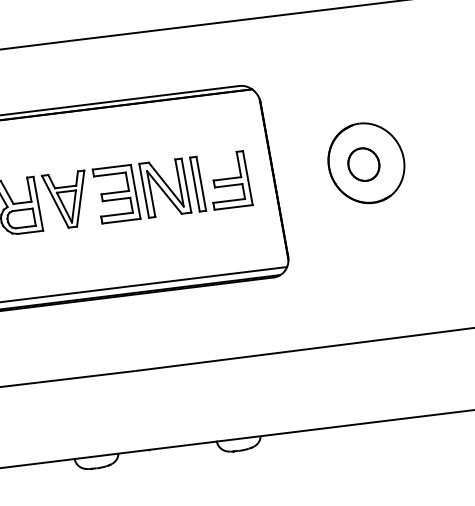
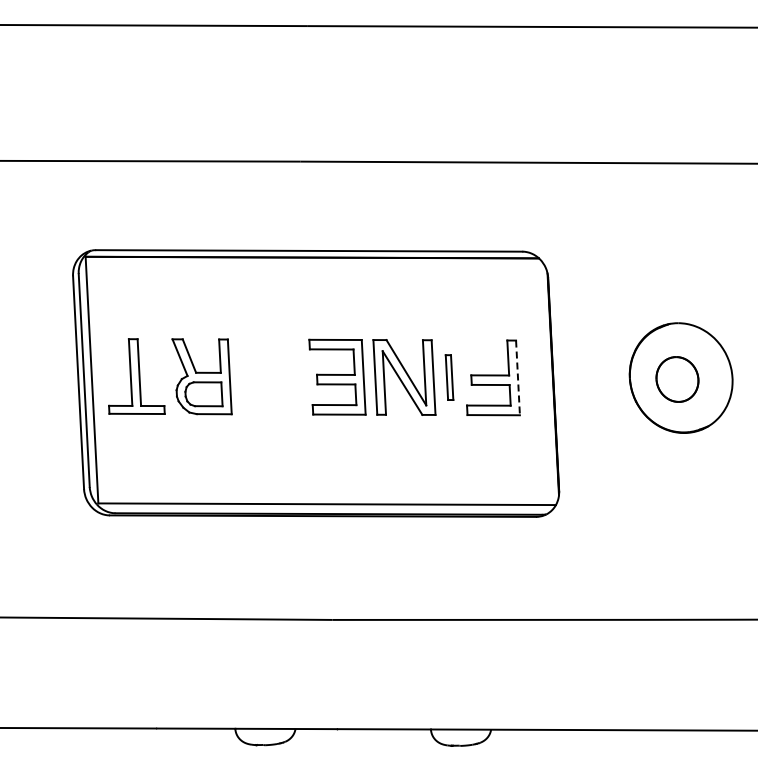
line: (248, 178) -> (518, 378), solid -> dashed
part: (198, 184) -> (449, 377), size x0.6
part: (66, 200) -> (268, 376), removed

